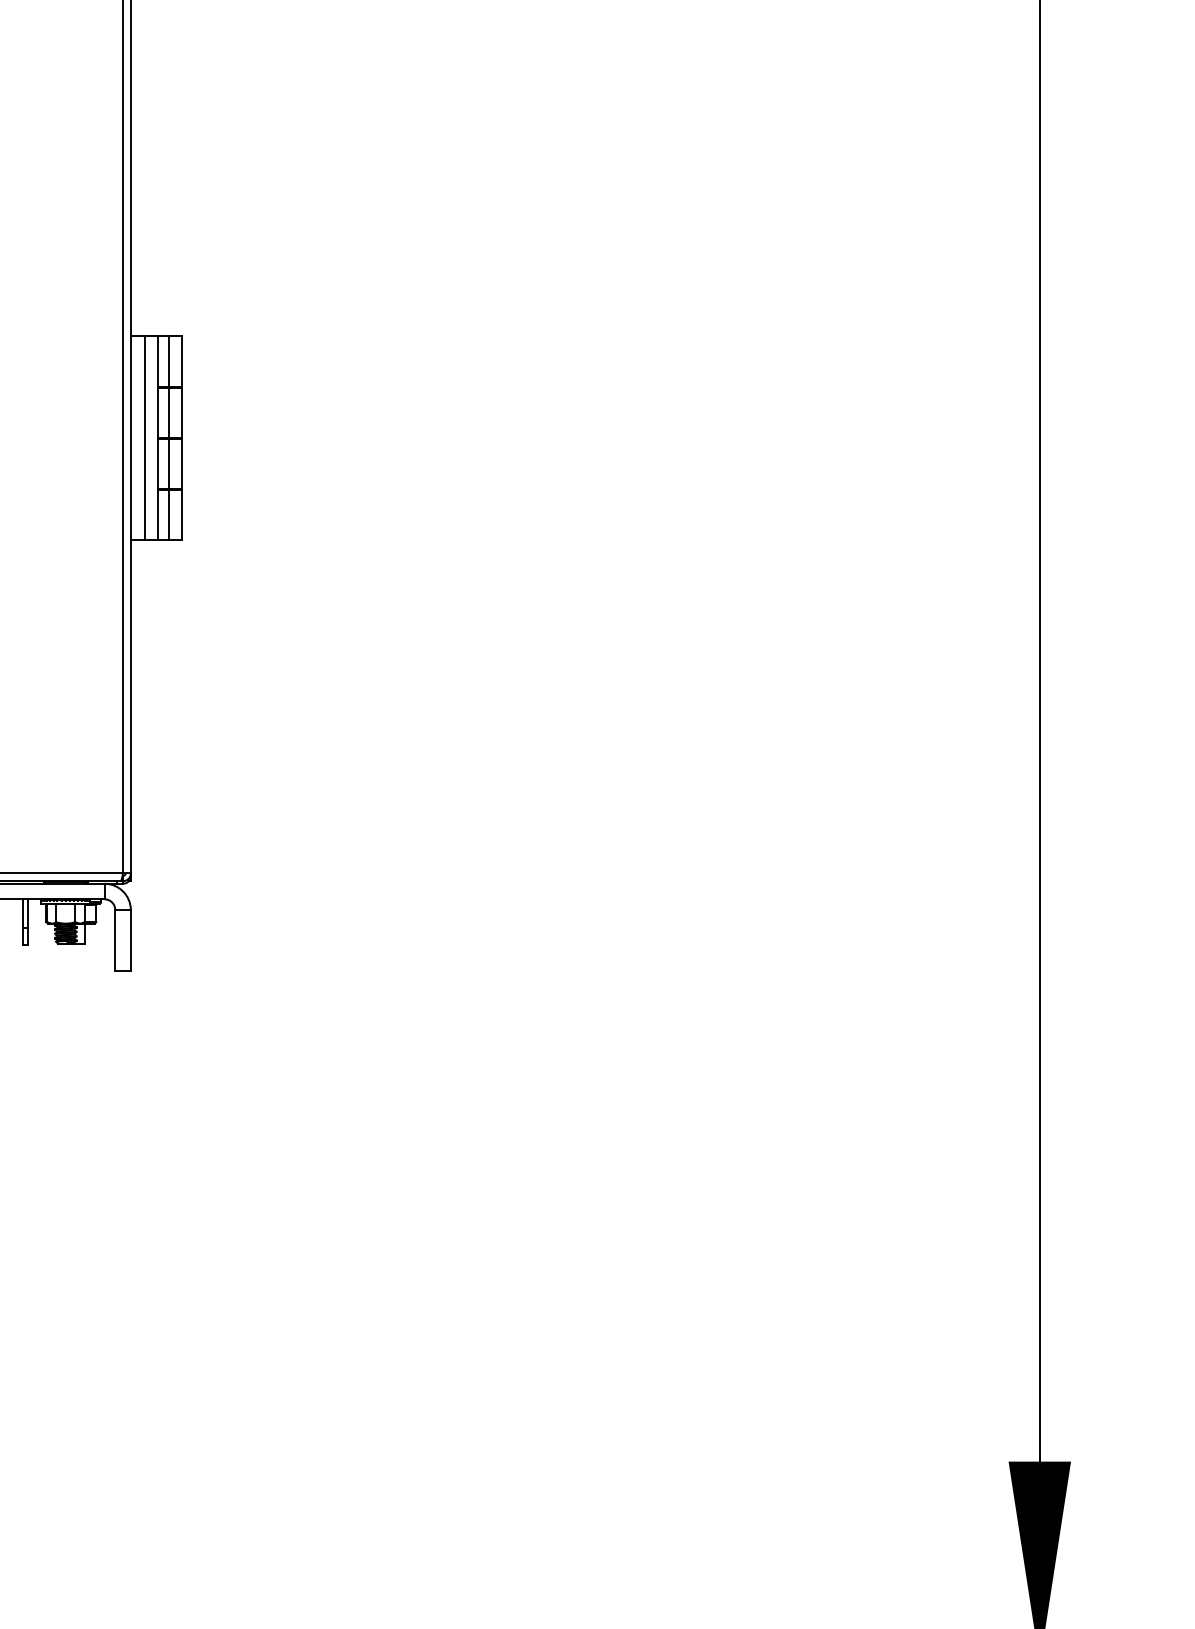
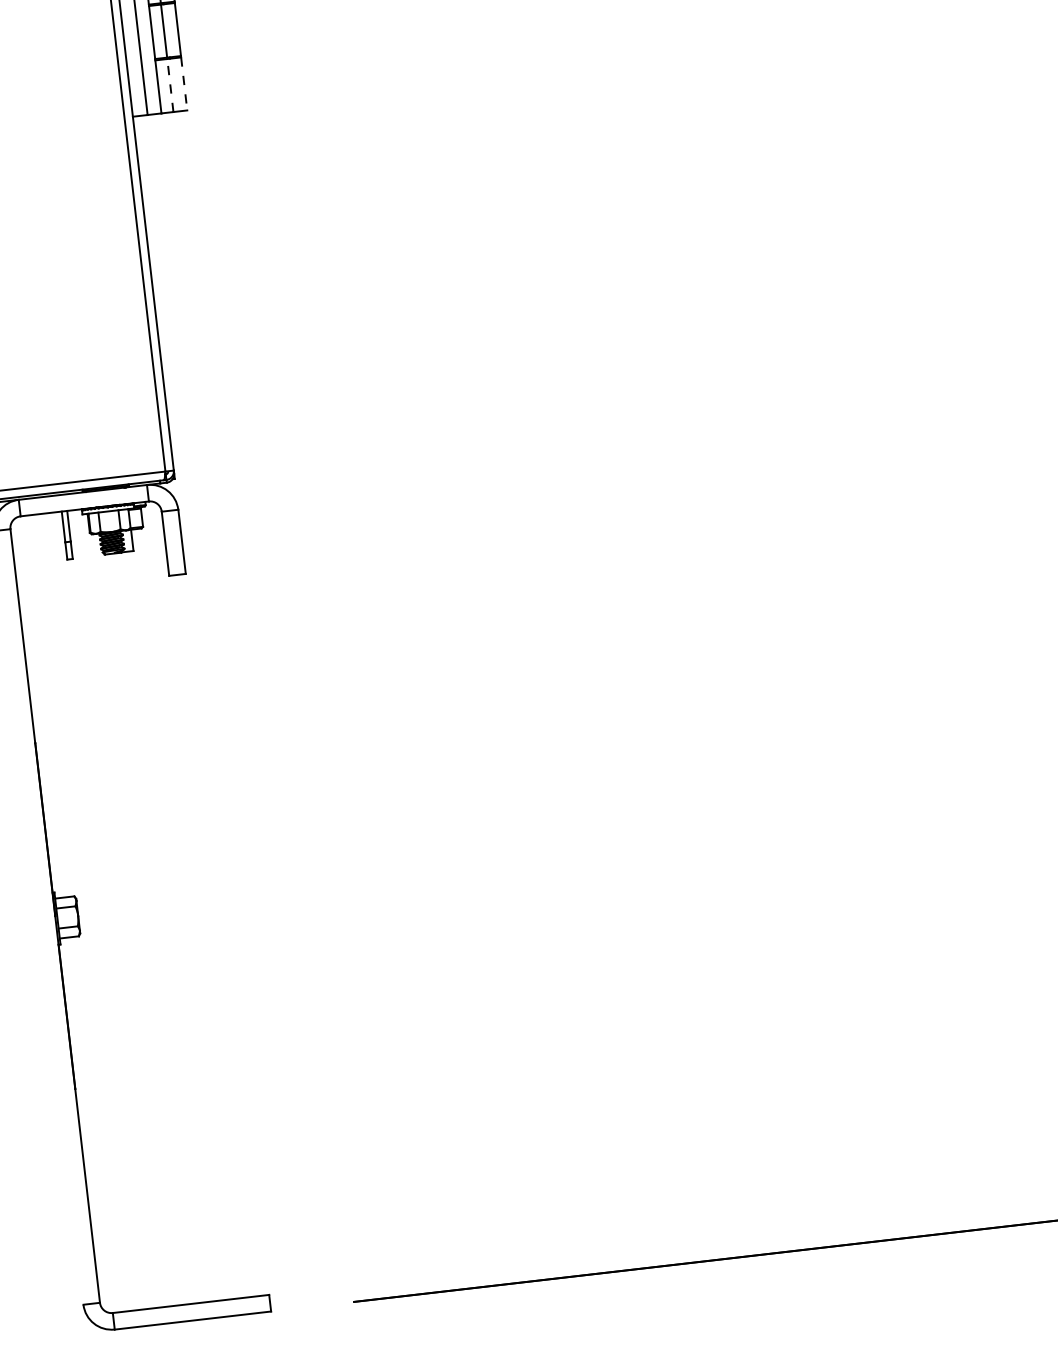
line: (169, 515) -> (170, 85), solid -> dashed
line: (182, 515) -> (184, 84), solid -> dashed

